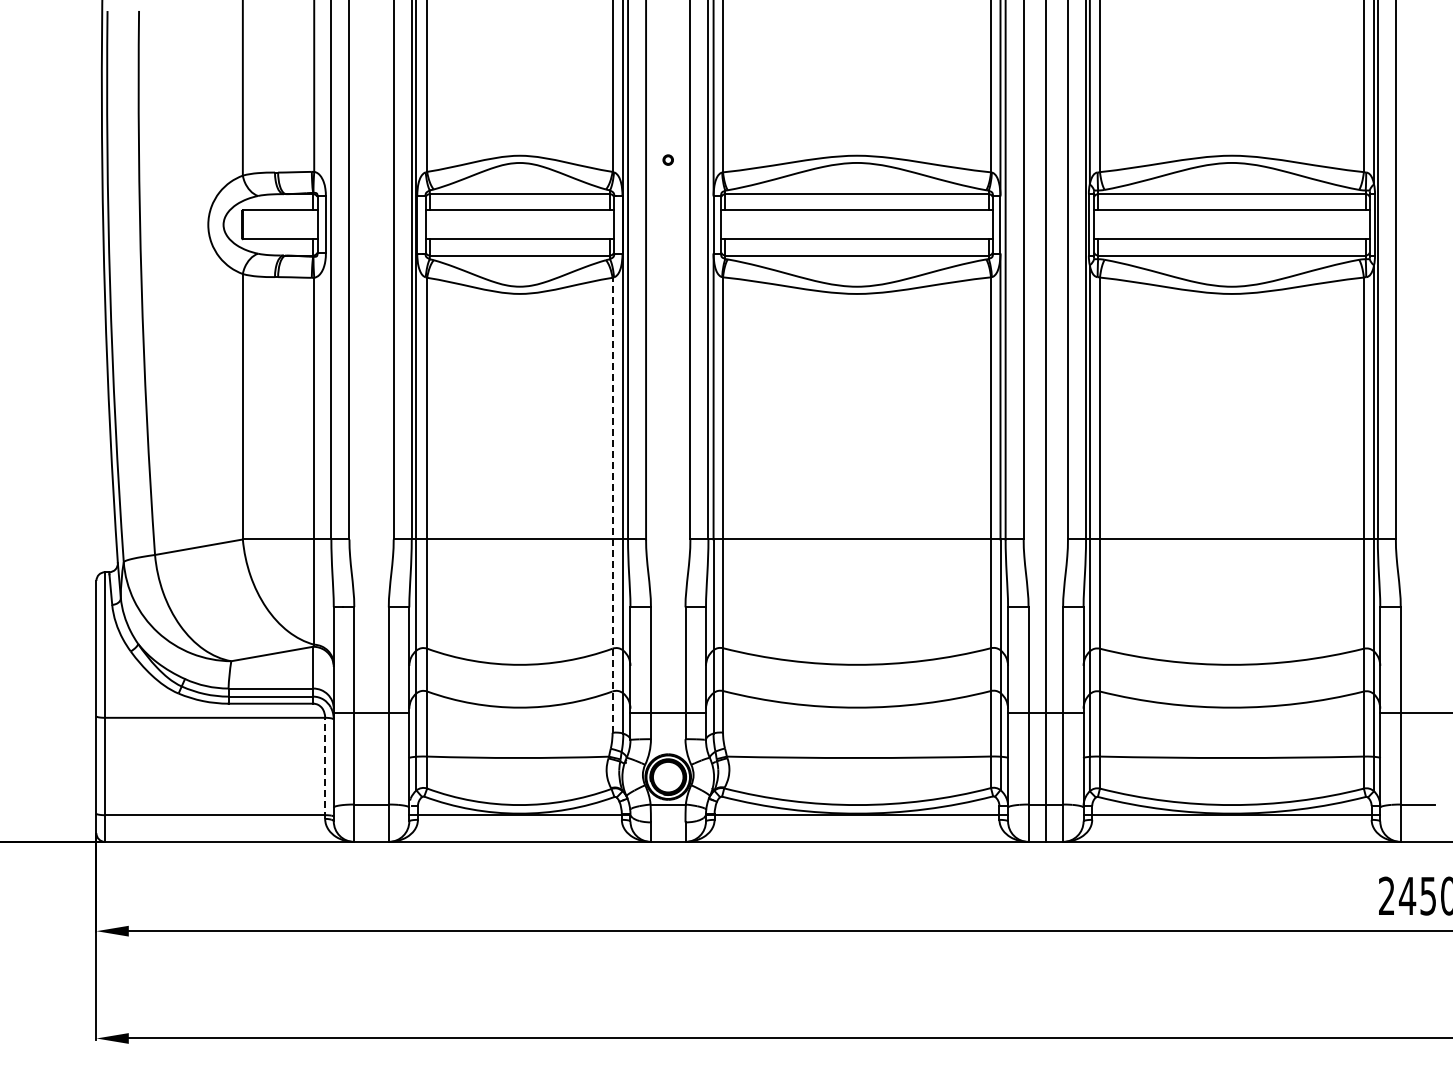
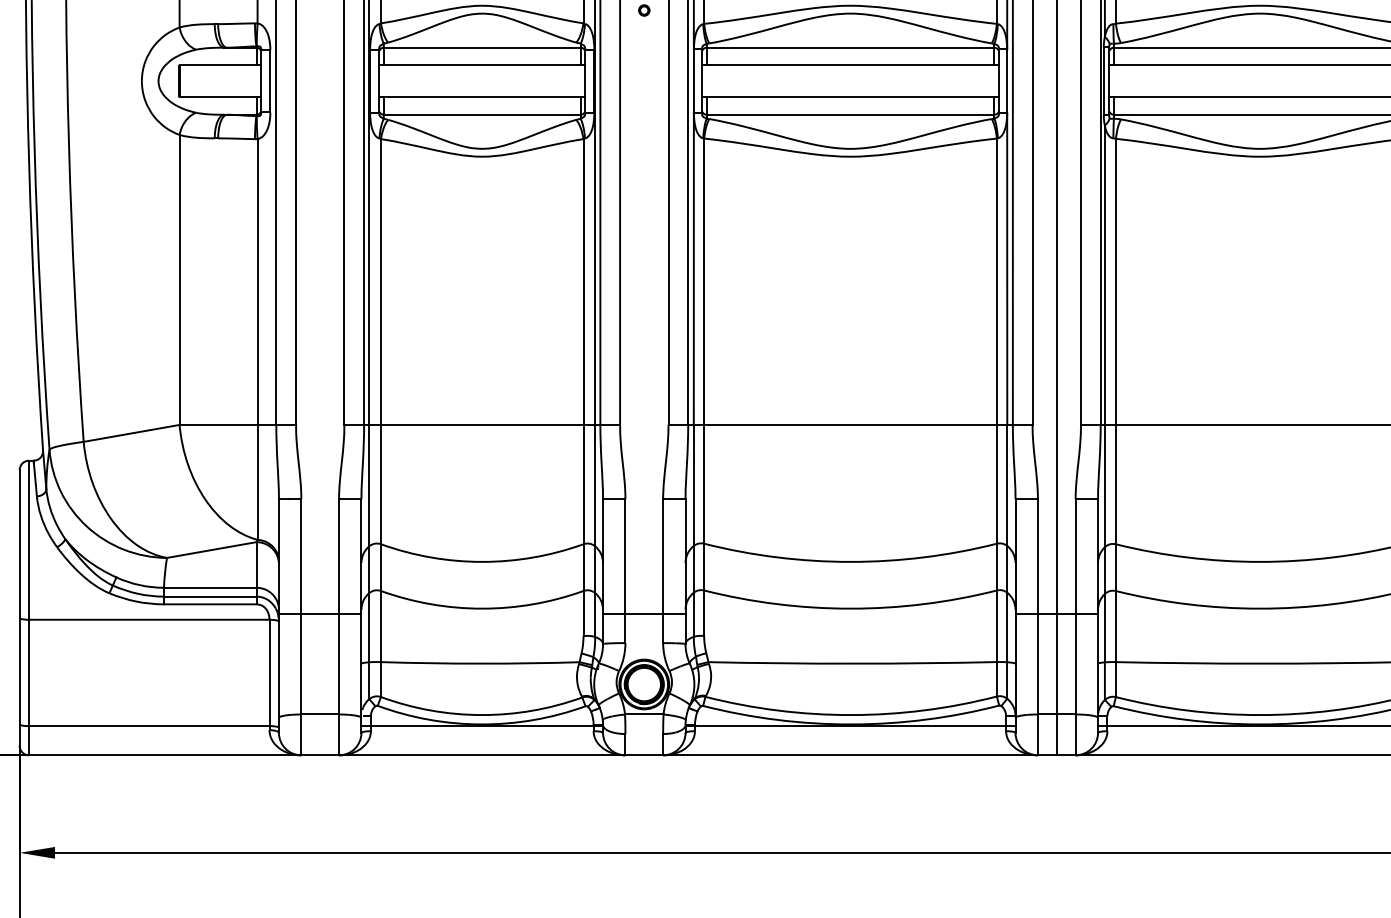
line: (612, 505) -> (583, 387), dashed -> solid
line: (325, 768) -> (269, 675), dashed -> solid

